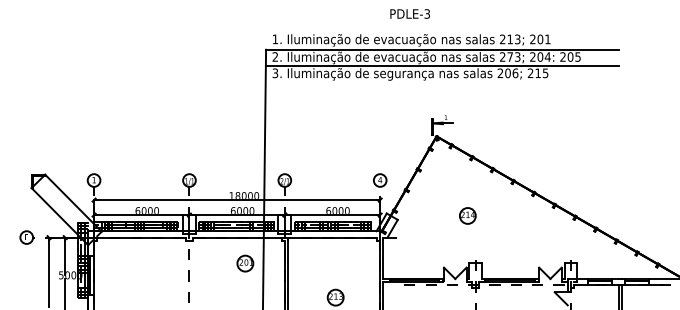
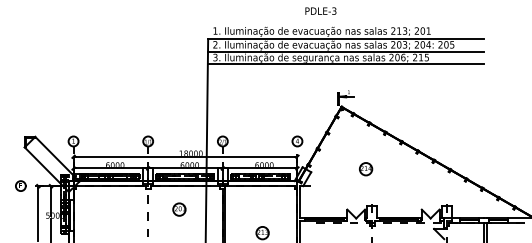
text: (510, 56) -> (399, 44), 273; -> 203;
line: (442, 81) -> (346, 63), added
part: (245, 263) -> (179, 209), moved

